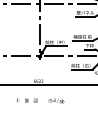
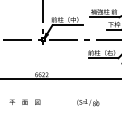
text: (56, 100) -> (88, 102), moved

